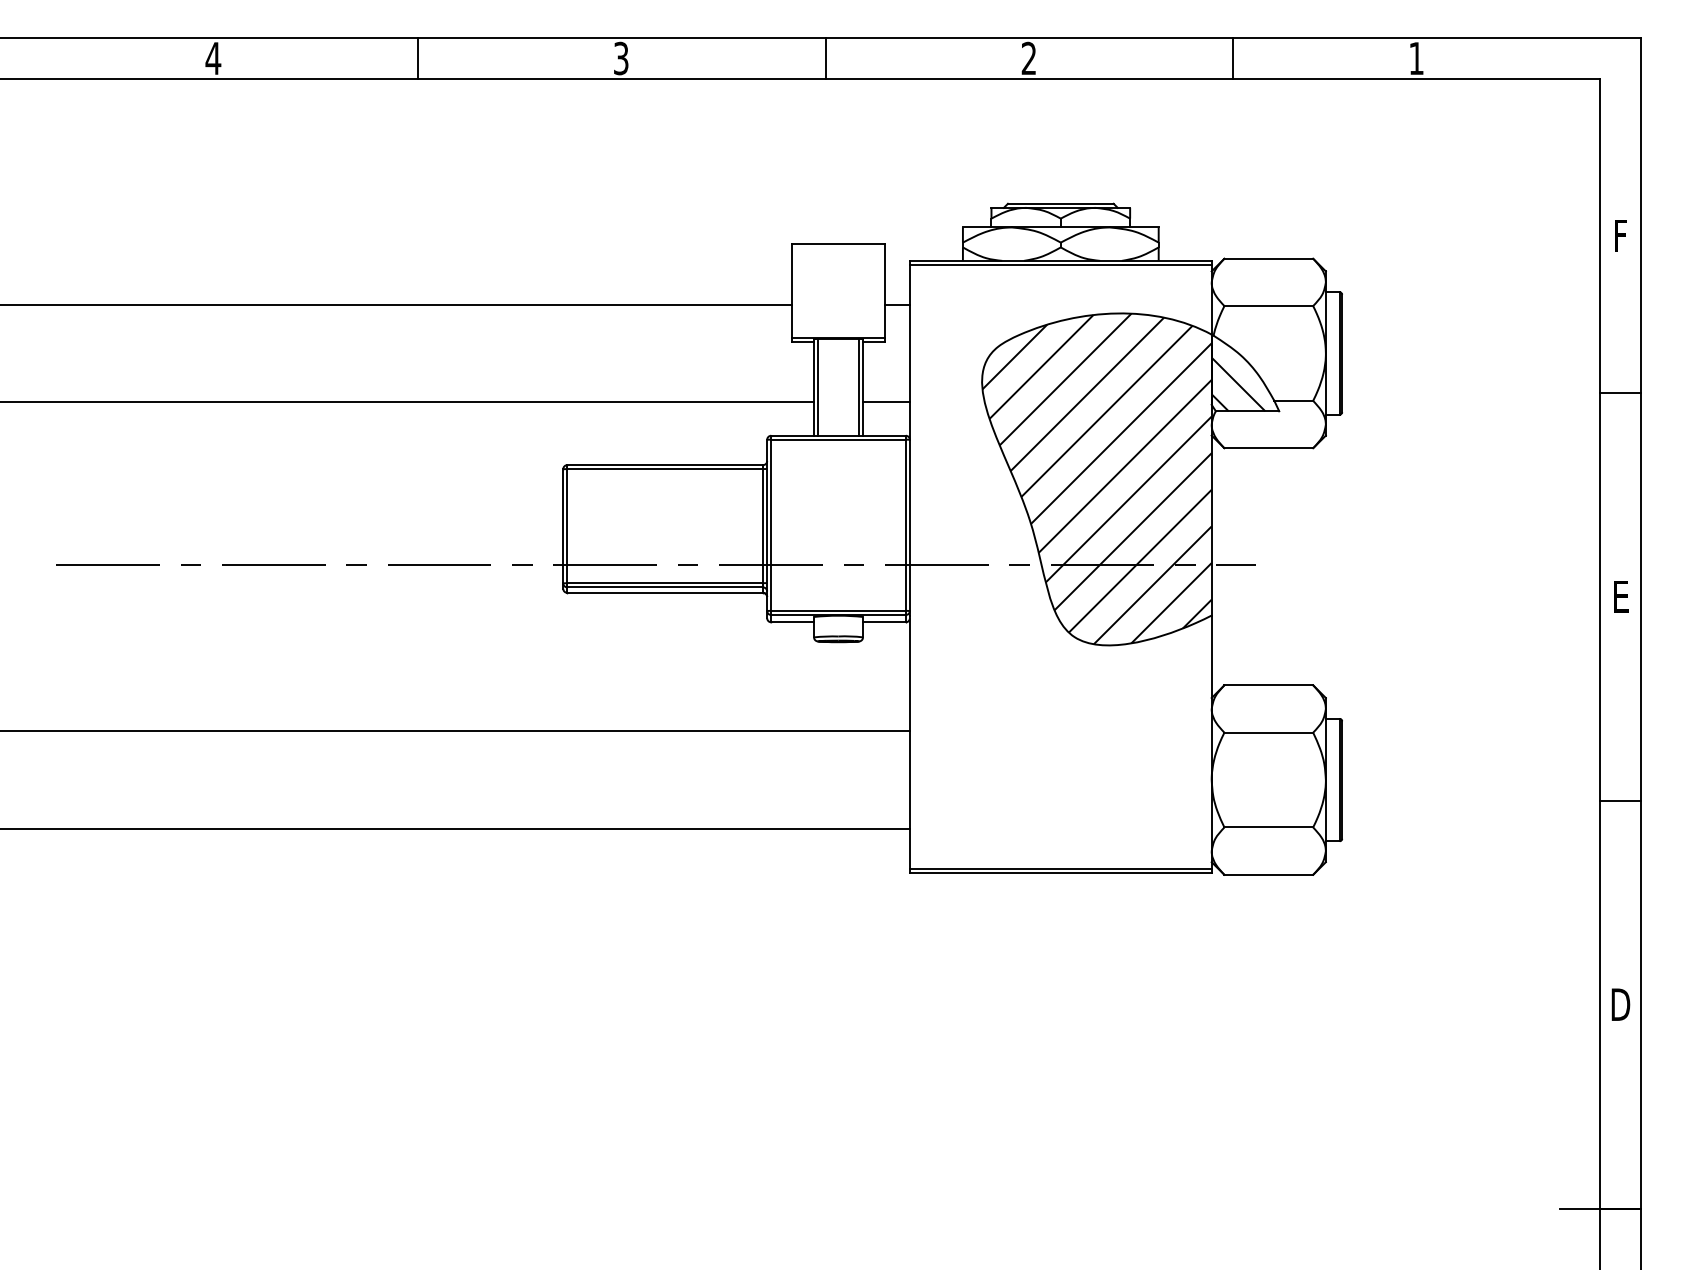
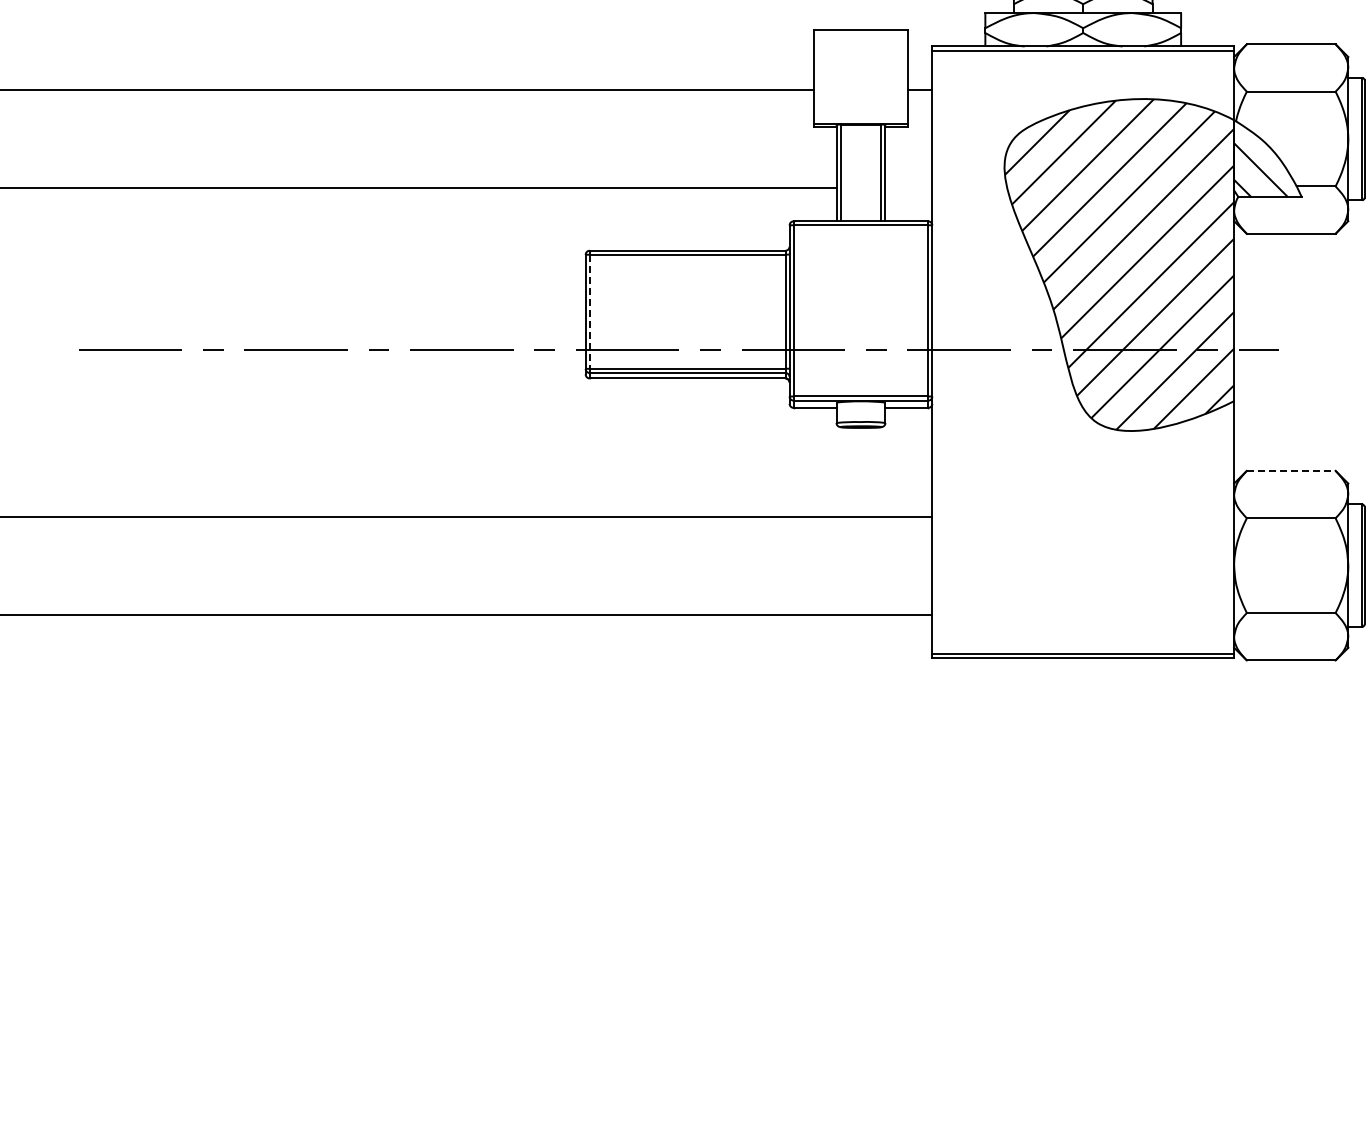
line: (886, 402) -> (908, 188), removed
line: (567, 526) -> (589, 312), solid -> dashed
line: (1269, 685) -> (1291, 471), solid -> dashed

